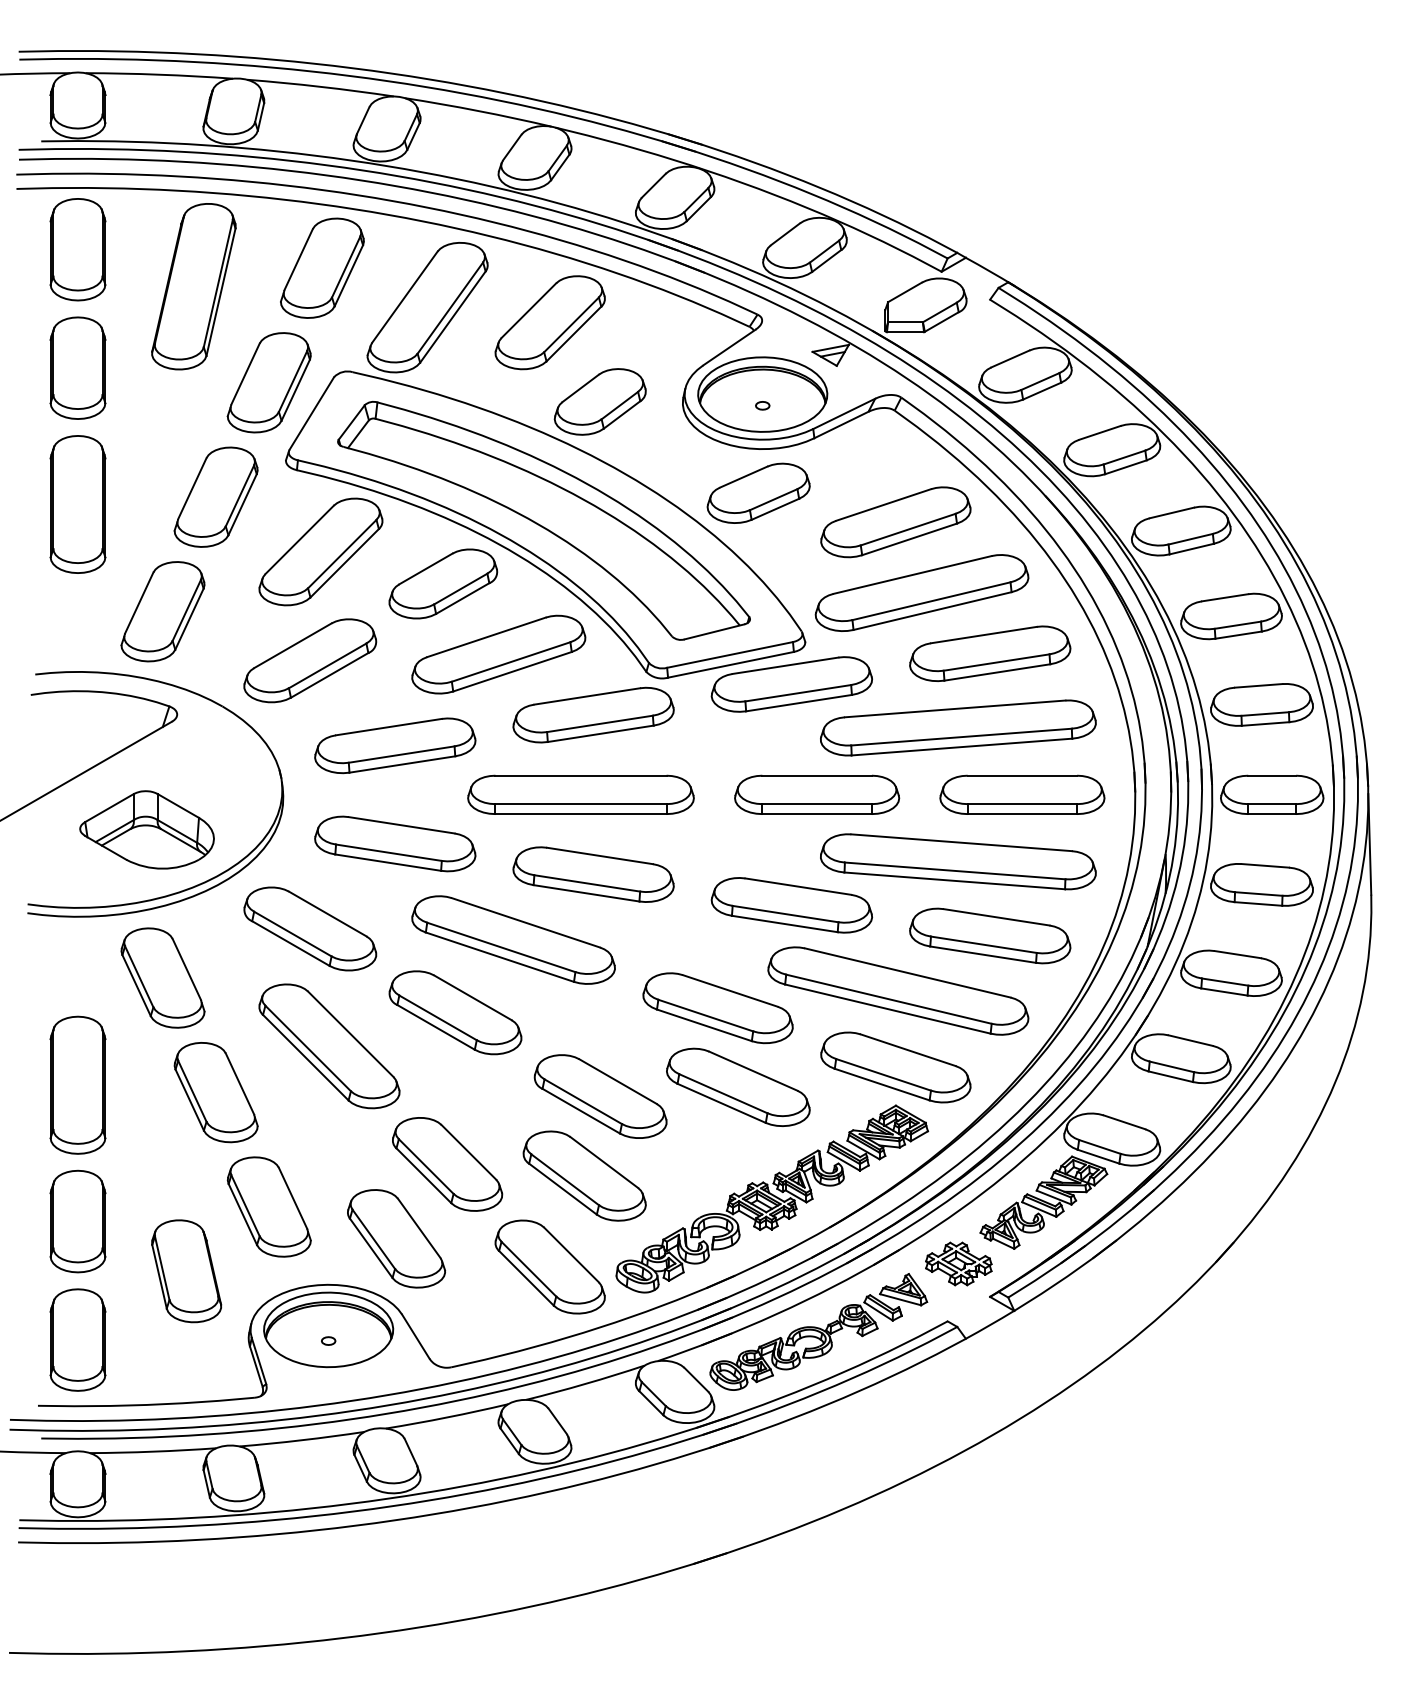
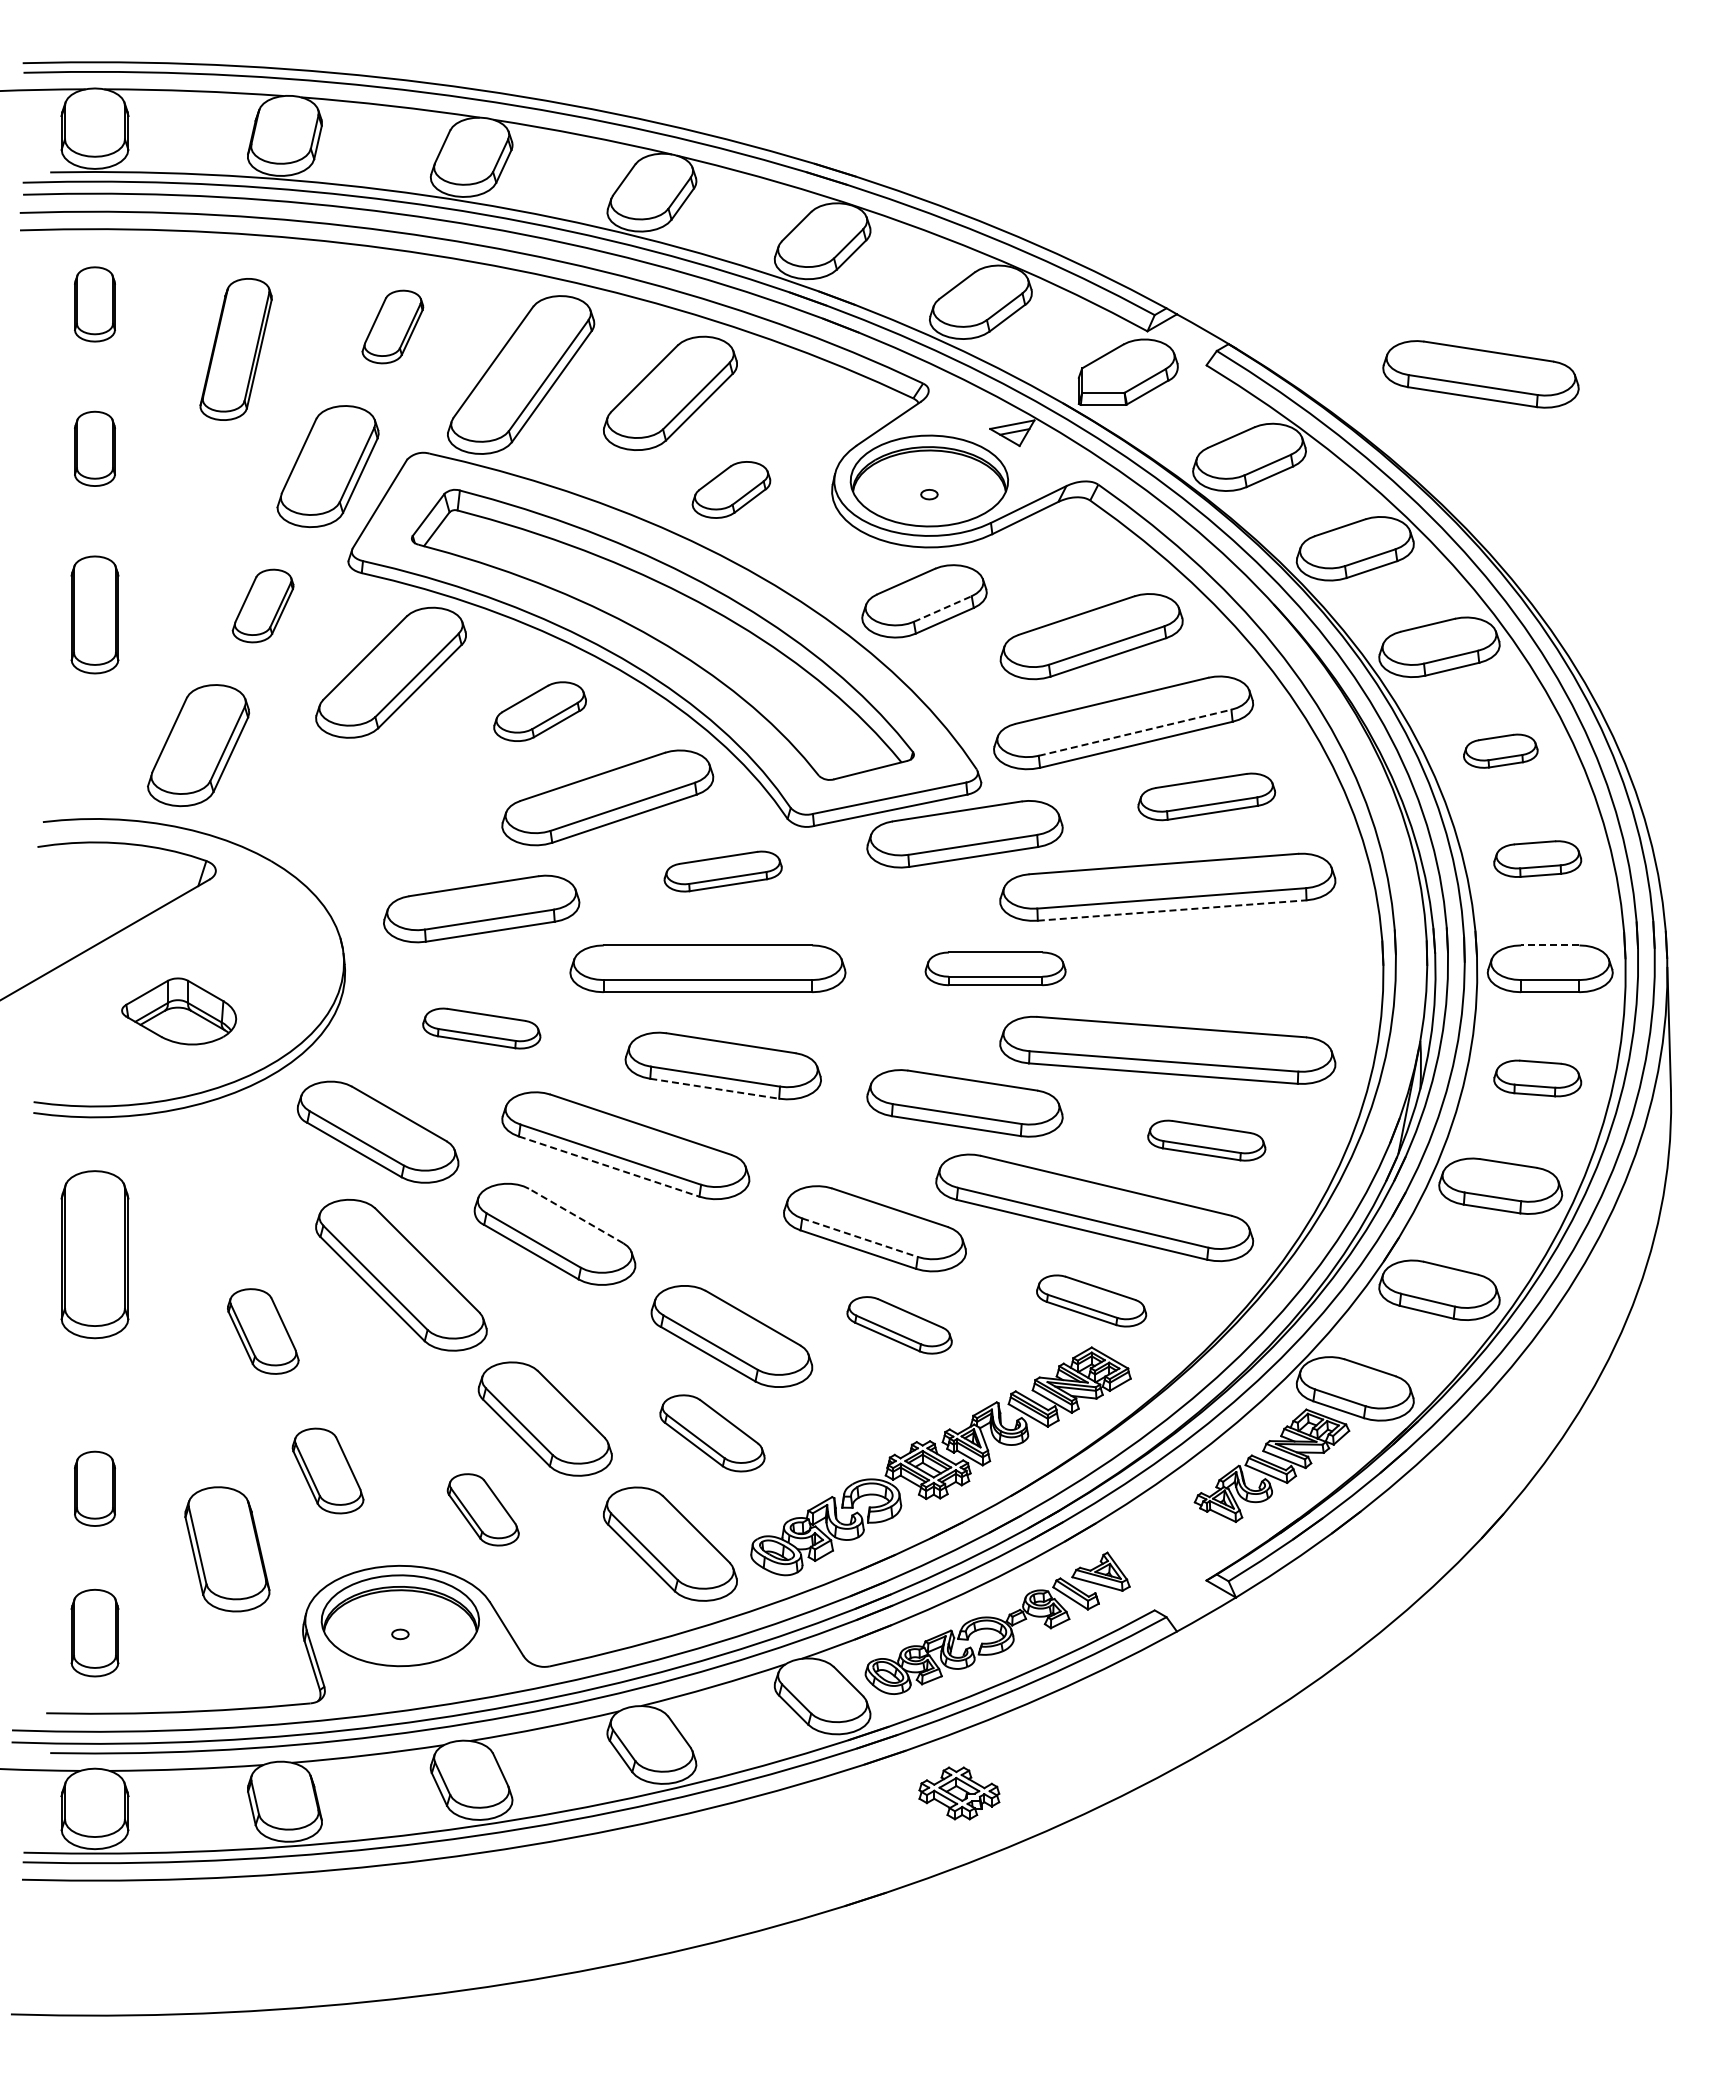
part: (77, 249) -> (94, 304), size x0.6
part: (322, 267) -> (392, 326), size x0.6
part: (193, 286) -> (235, 349), size x0.7
part: (1214, 307) -> (1480, 374), added
part: (77, 367) -> (94, 448), size x0.6
part: (600, 401) -> (731, 489), size x0.7
part: (215, 496) -> (262, 605), size x0.6
line: (773, 500) -> (942, 609), solid -> dashed
part: (77, 504) -> (94, 614), size x0.7
part: (442, 583) -> (539, 711), size x0.7
line: (931, 600) -> (1135, 732), solid -> dashed
part: (1231, 615) -> (1500, 750), size x0.6
part: (990, 653) -> (1206, 796), size x0.7
part: (309, 660) -> (377, 805), removed
part: (1261, 704) -> (1537, 858), size x0.7
part: (592, 715) -> (722, 871), size x0.6
line: (962, 747) -> (1172, 910), solid -> dashed
line: (1271, 775) -> (1549, 945), solid -> dashed
part: (816, 794) -> (995, 968), size x0.7
part: (1022, 794) -> (1245, 968), removed
part: (146, 829) -> (178, 1011), size x0.7
part: (395, 843) -> (481, 1028), size x0.6
part: (1261, 884) -> (1537, 1078), size x0.7
line: (587, 893) -> (715, 1088), solid -> dashed
part: (990, 935) -> (1206, 1140), size x0.6
line: (500, 957) -> (609, 1166), solid -> dashed
part: (162, 977) -> (198, 1191), removed
line: (472, 997) -> (575, 1215), solid -> dashed
line: (706, 1015) -> (860, 1237), solid -> dashed
part: (895, 1067) -> (1091, 1300), size x0.6
part: (77, 1085) -> (94, 1254), moved
part: (738, 1087) -> (899, 1325), size x0.6
part: (215, 1092) -> (262, 1331), size x0.7
part: (584, 1176) -> (712, 1433), size x0.7
part: (268, 1206) -> (327, 1470), size x0.7
part: (77, 1221) -> (94, 1488), size x0.6
part: (396, 1238) -> (483, 1509), size x0.6
part: (958, 1264) -> (959, 1793), moved
part: (77, 1339) -> (94, 1632), size x0.7

